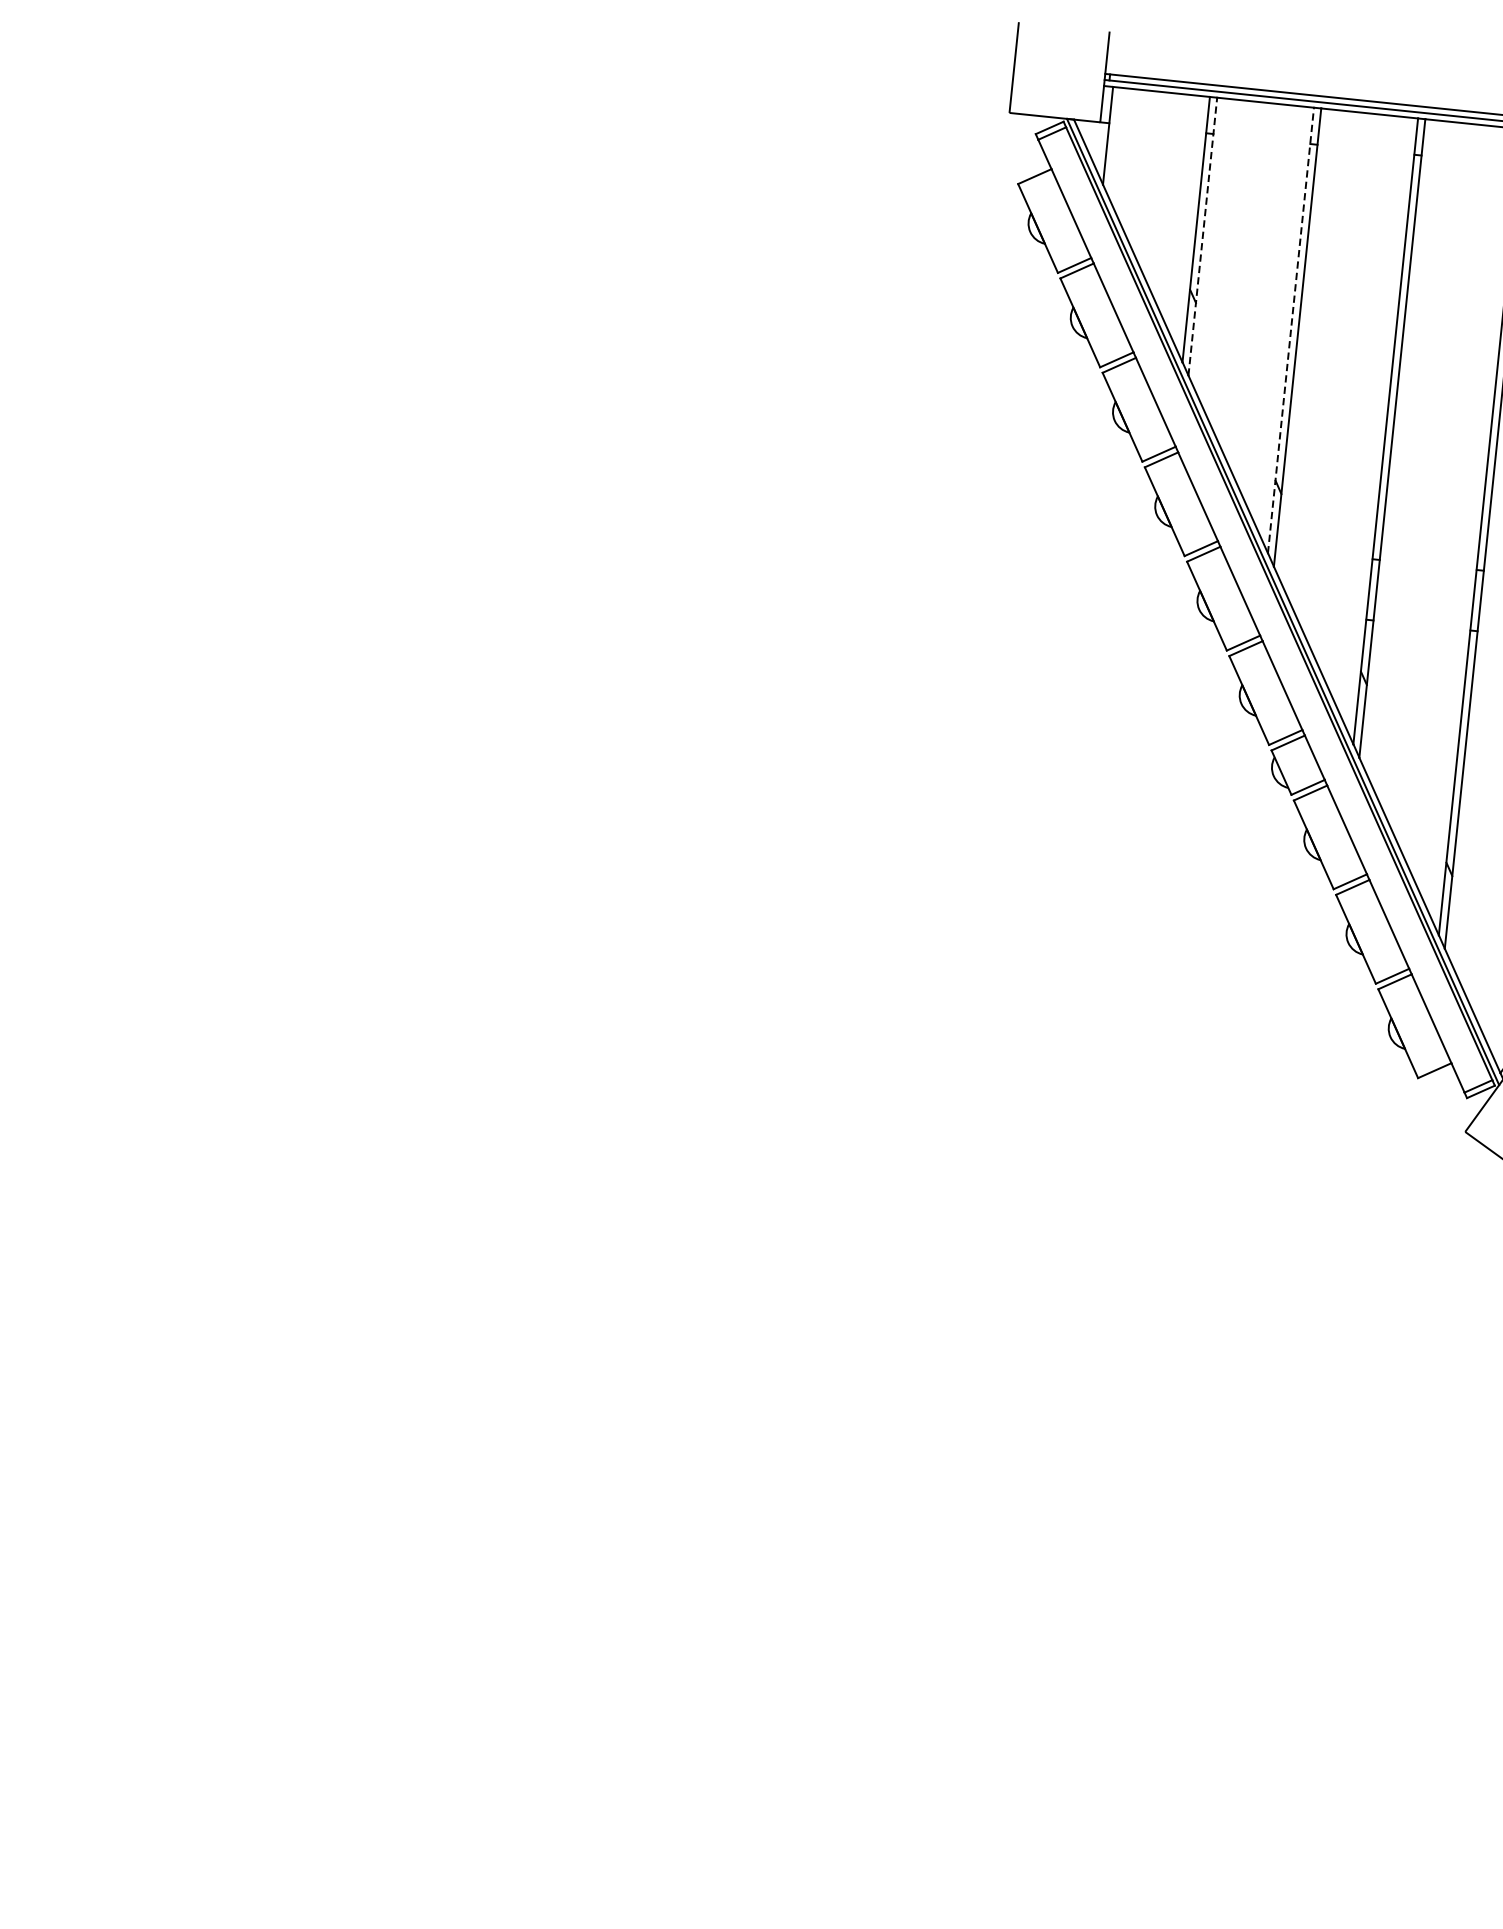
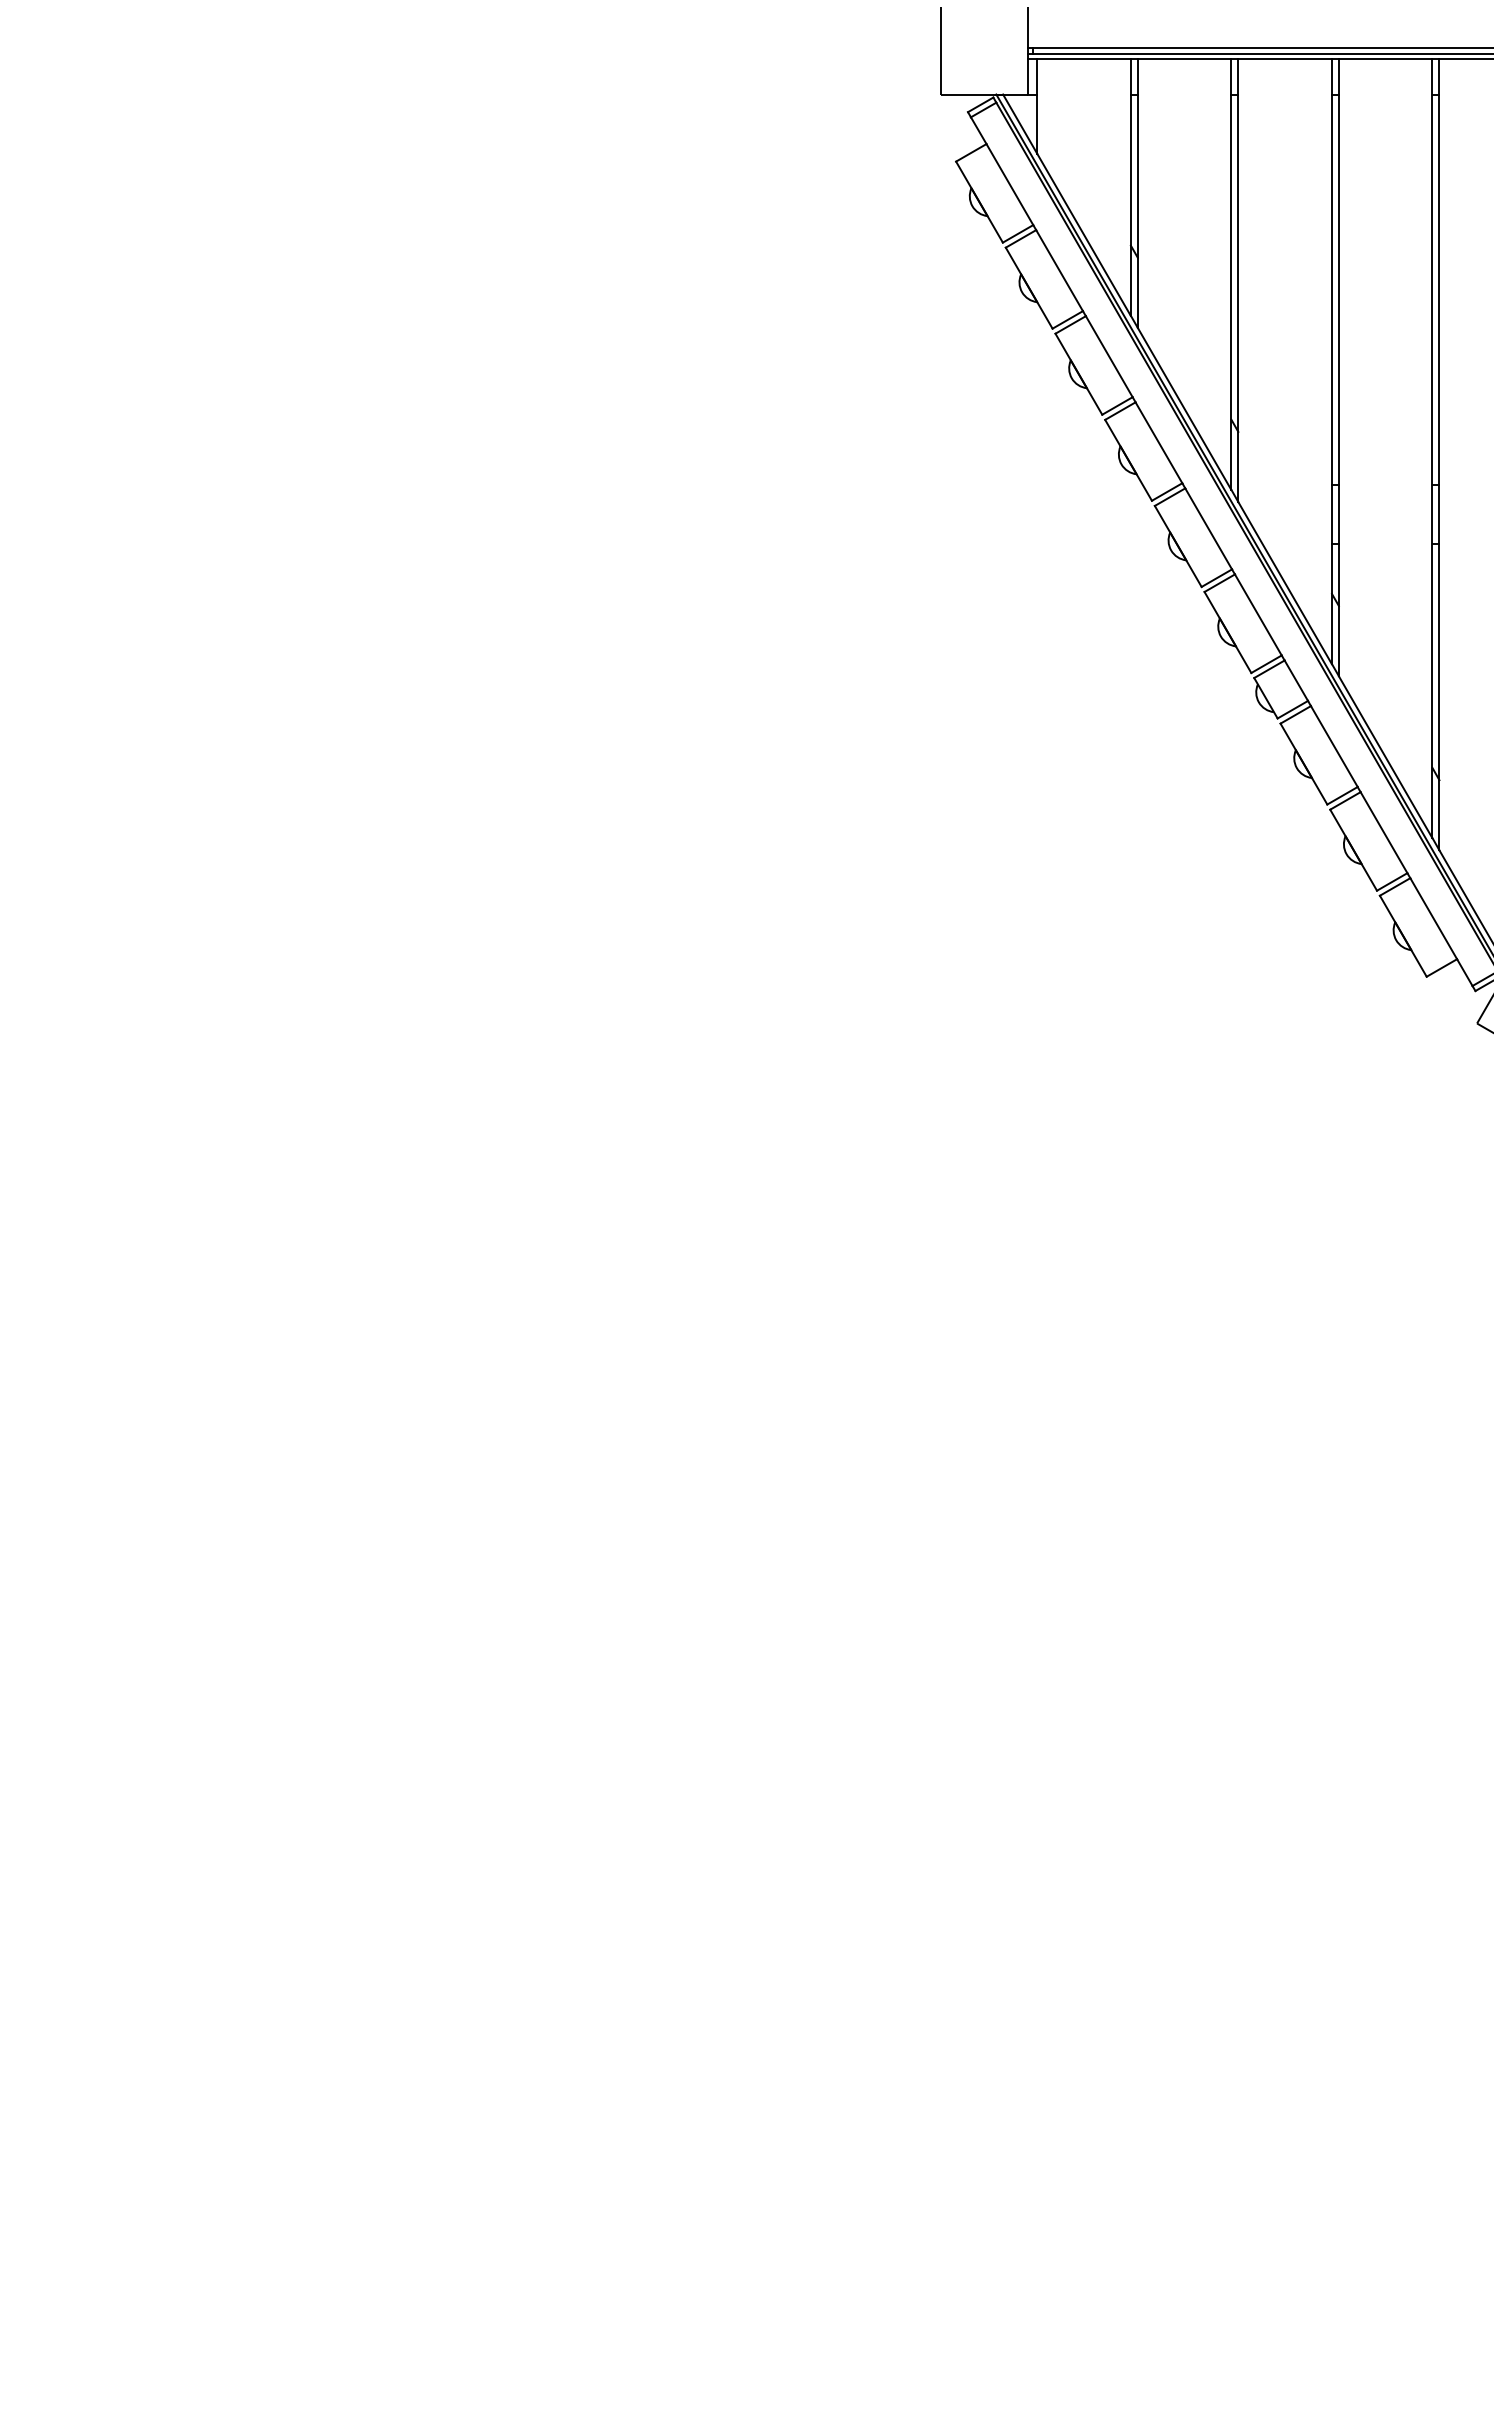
line: (1202, 236) -> (1137, 193), dashed -> solid
line: (1291, 330) -> (1231, 274), dashed -> solid

